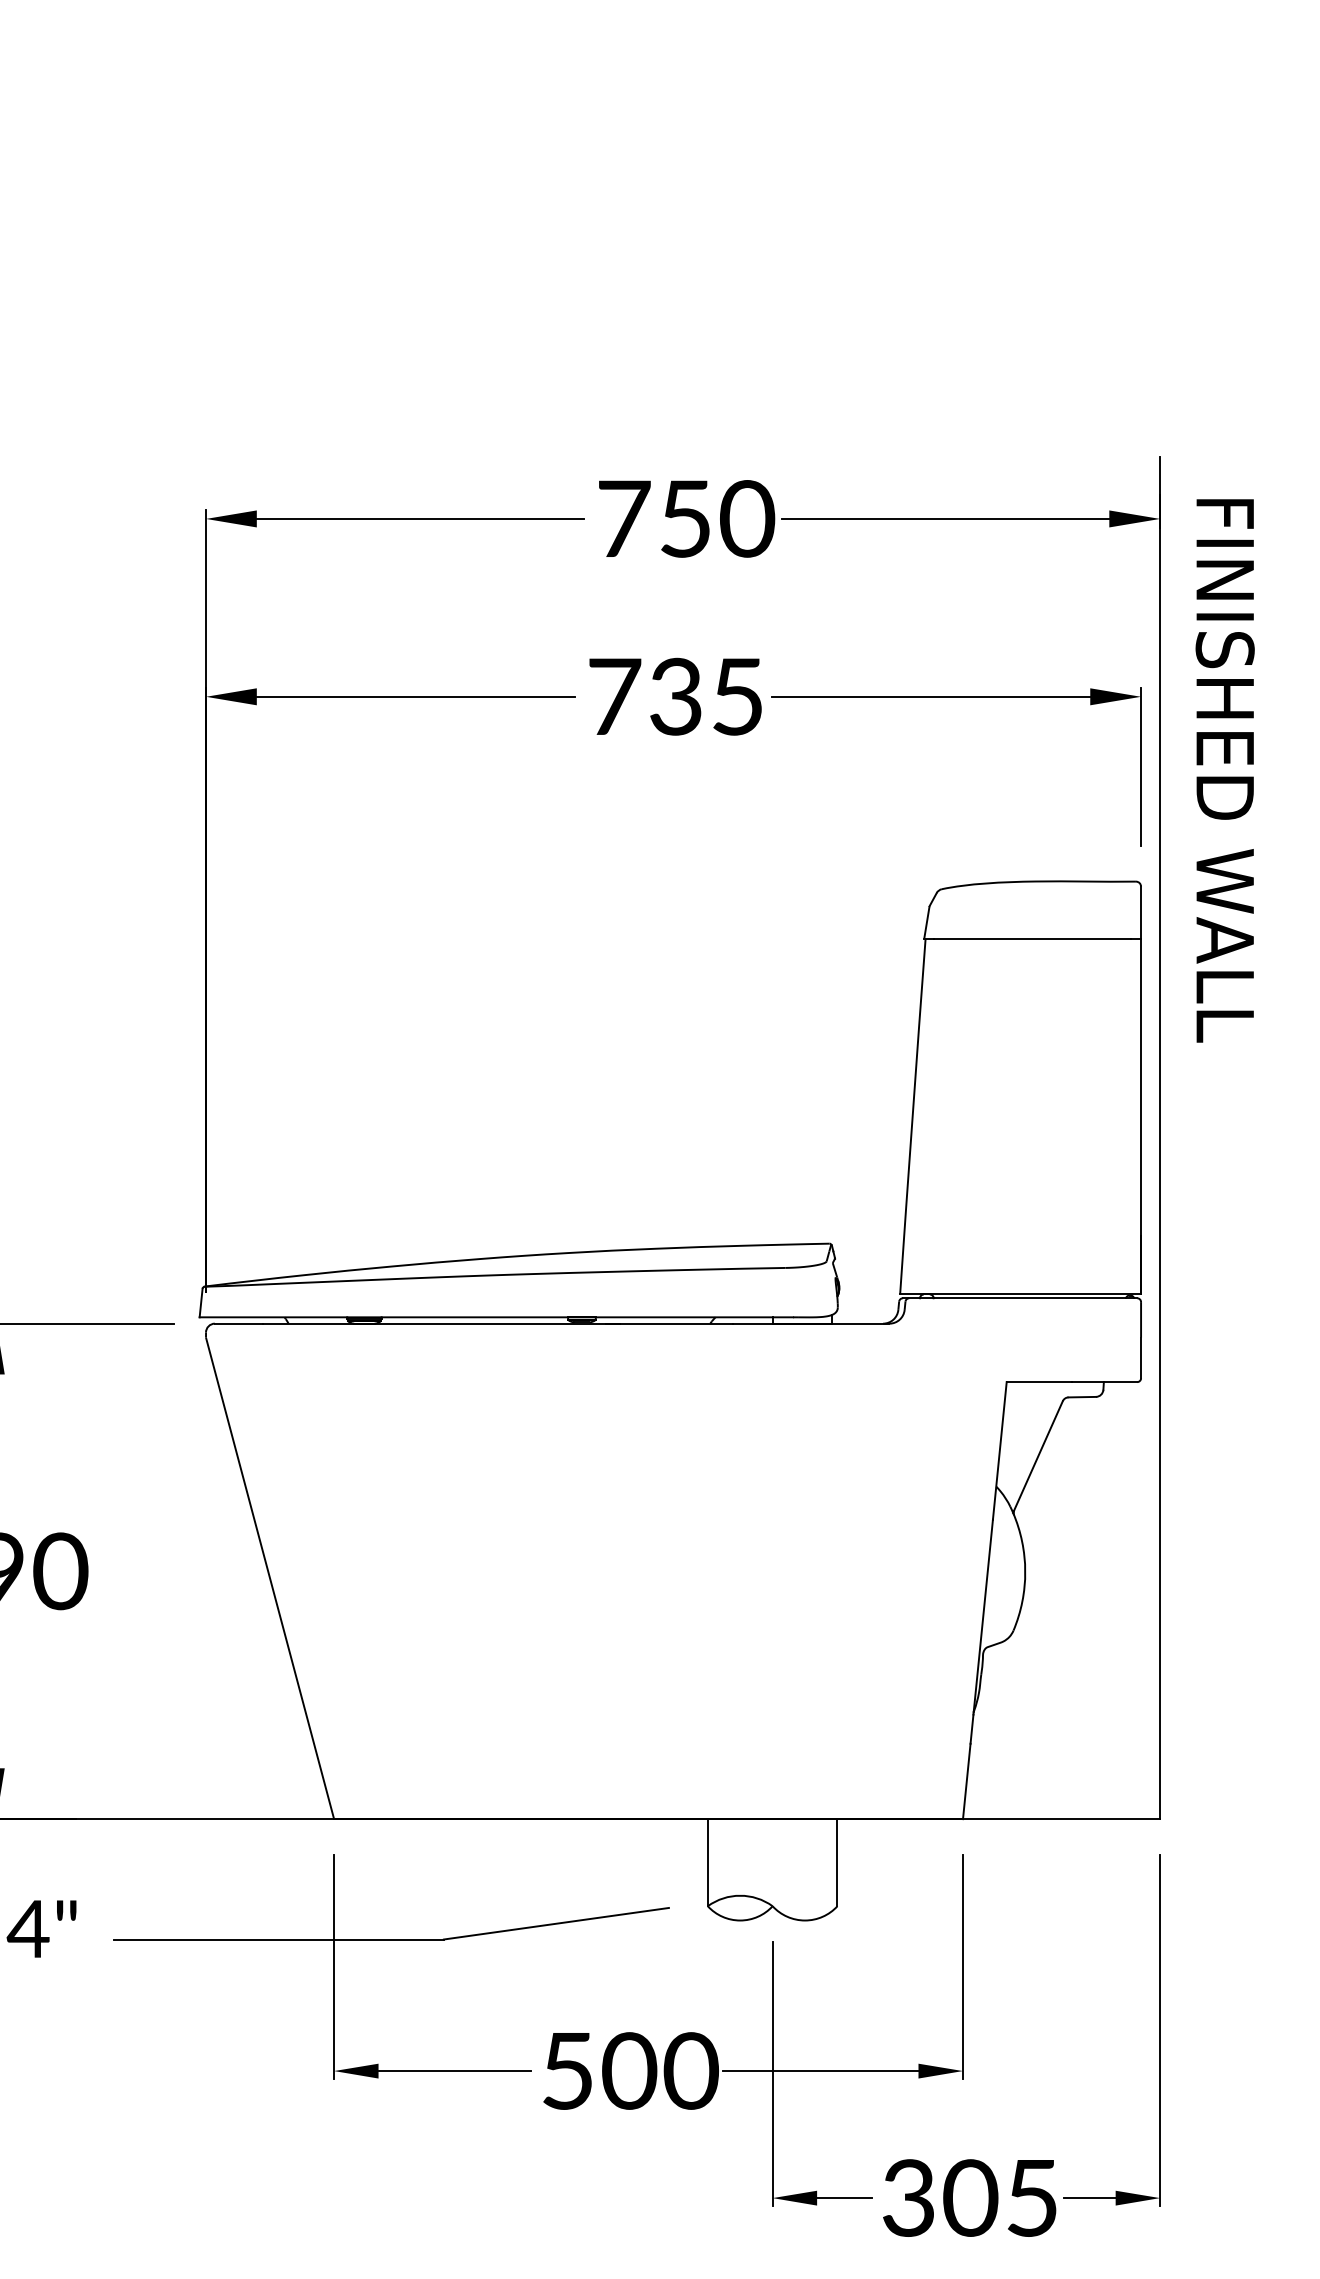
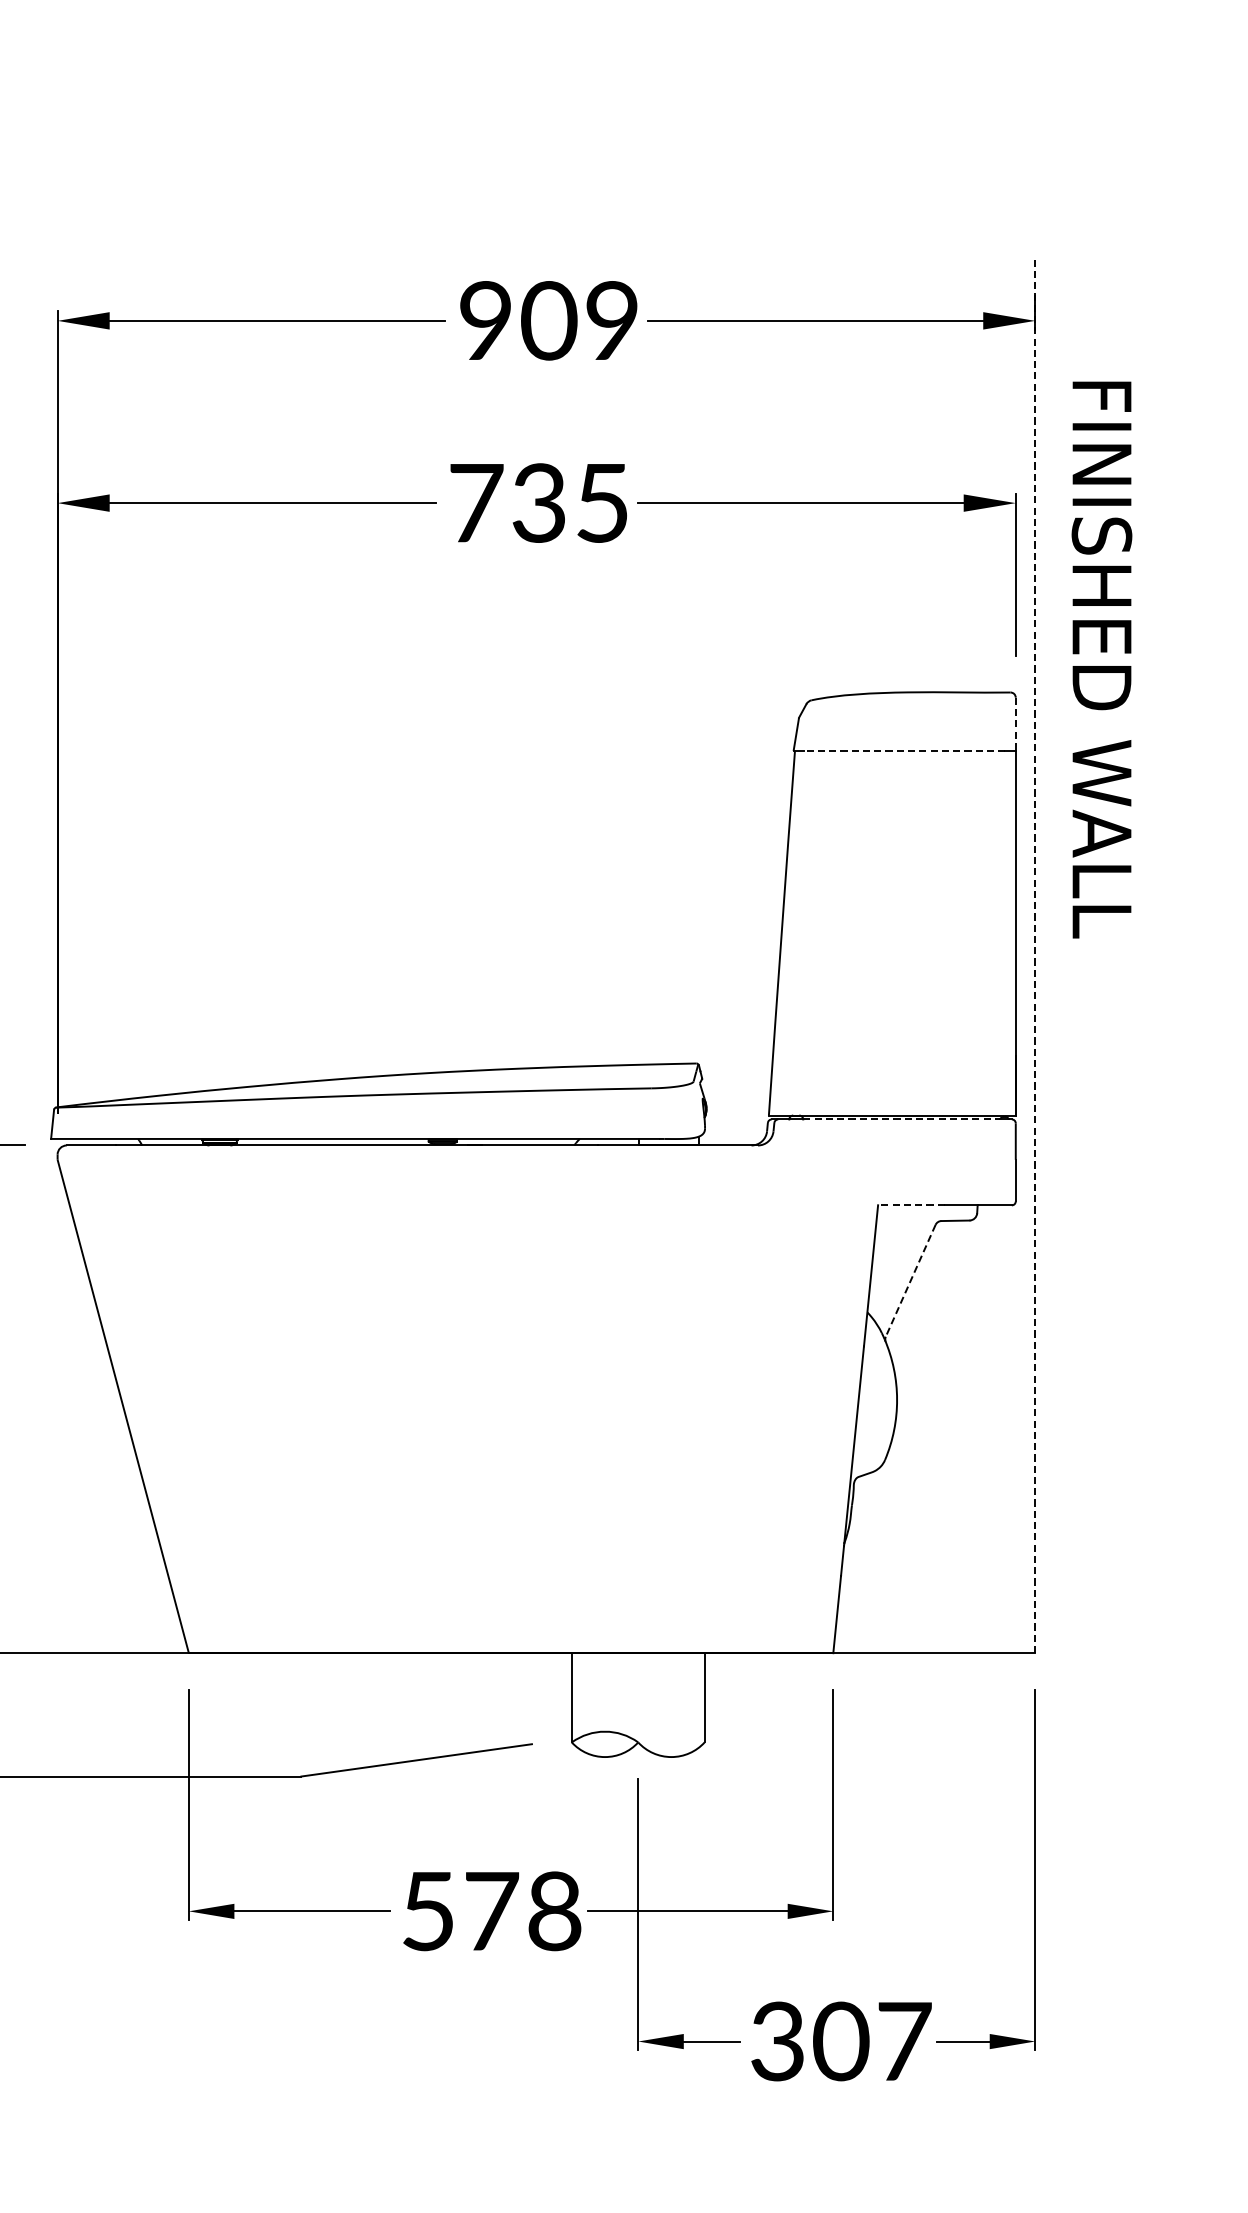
text: (687, 518) -> (551, 320), 750 -> 909
text: (1224, 770) -> (1101, 659), moved
line: (1141, 913) -> (1016, 725), solid -> dashed
line: (1032, 938) -> (904, 750), solid -> dashed
line: (1160, 1138) -> (1035, 955), solid -> dashed
line: (1030, 1298) -> (902, 1119), solid -> dashed
line: (1039, 1382) -> (911, 1205), solid -> dashed
line: (1037, 1457) -> (909, 1282), solid -> dashed
text: (660, 2070) -> (523, 1910), 500 -> 578
text: (1033, 2198) -> (905, 2041), 305 -> 307

